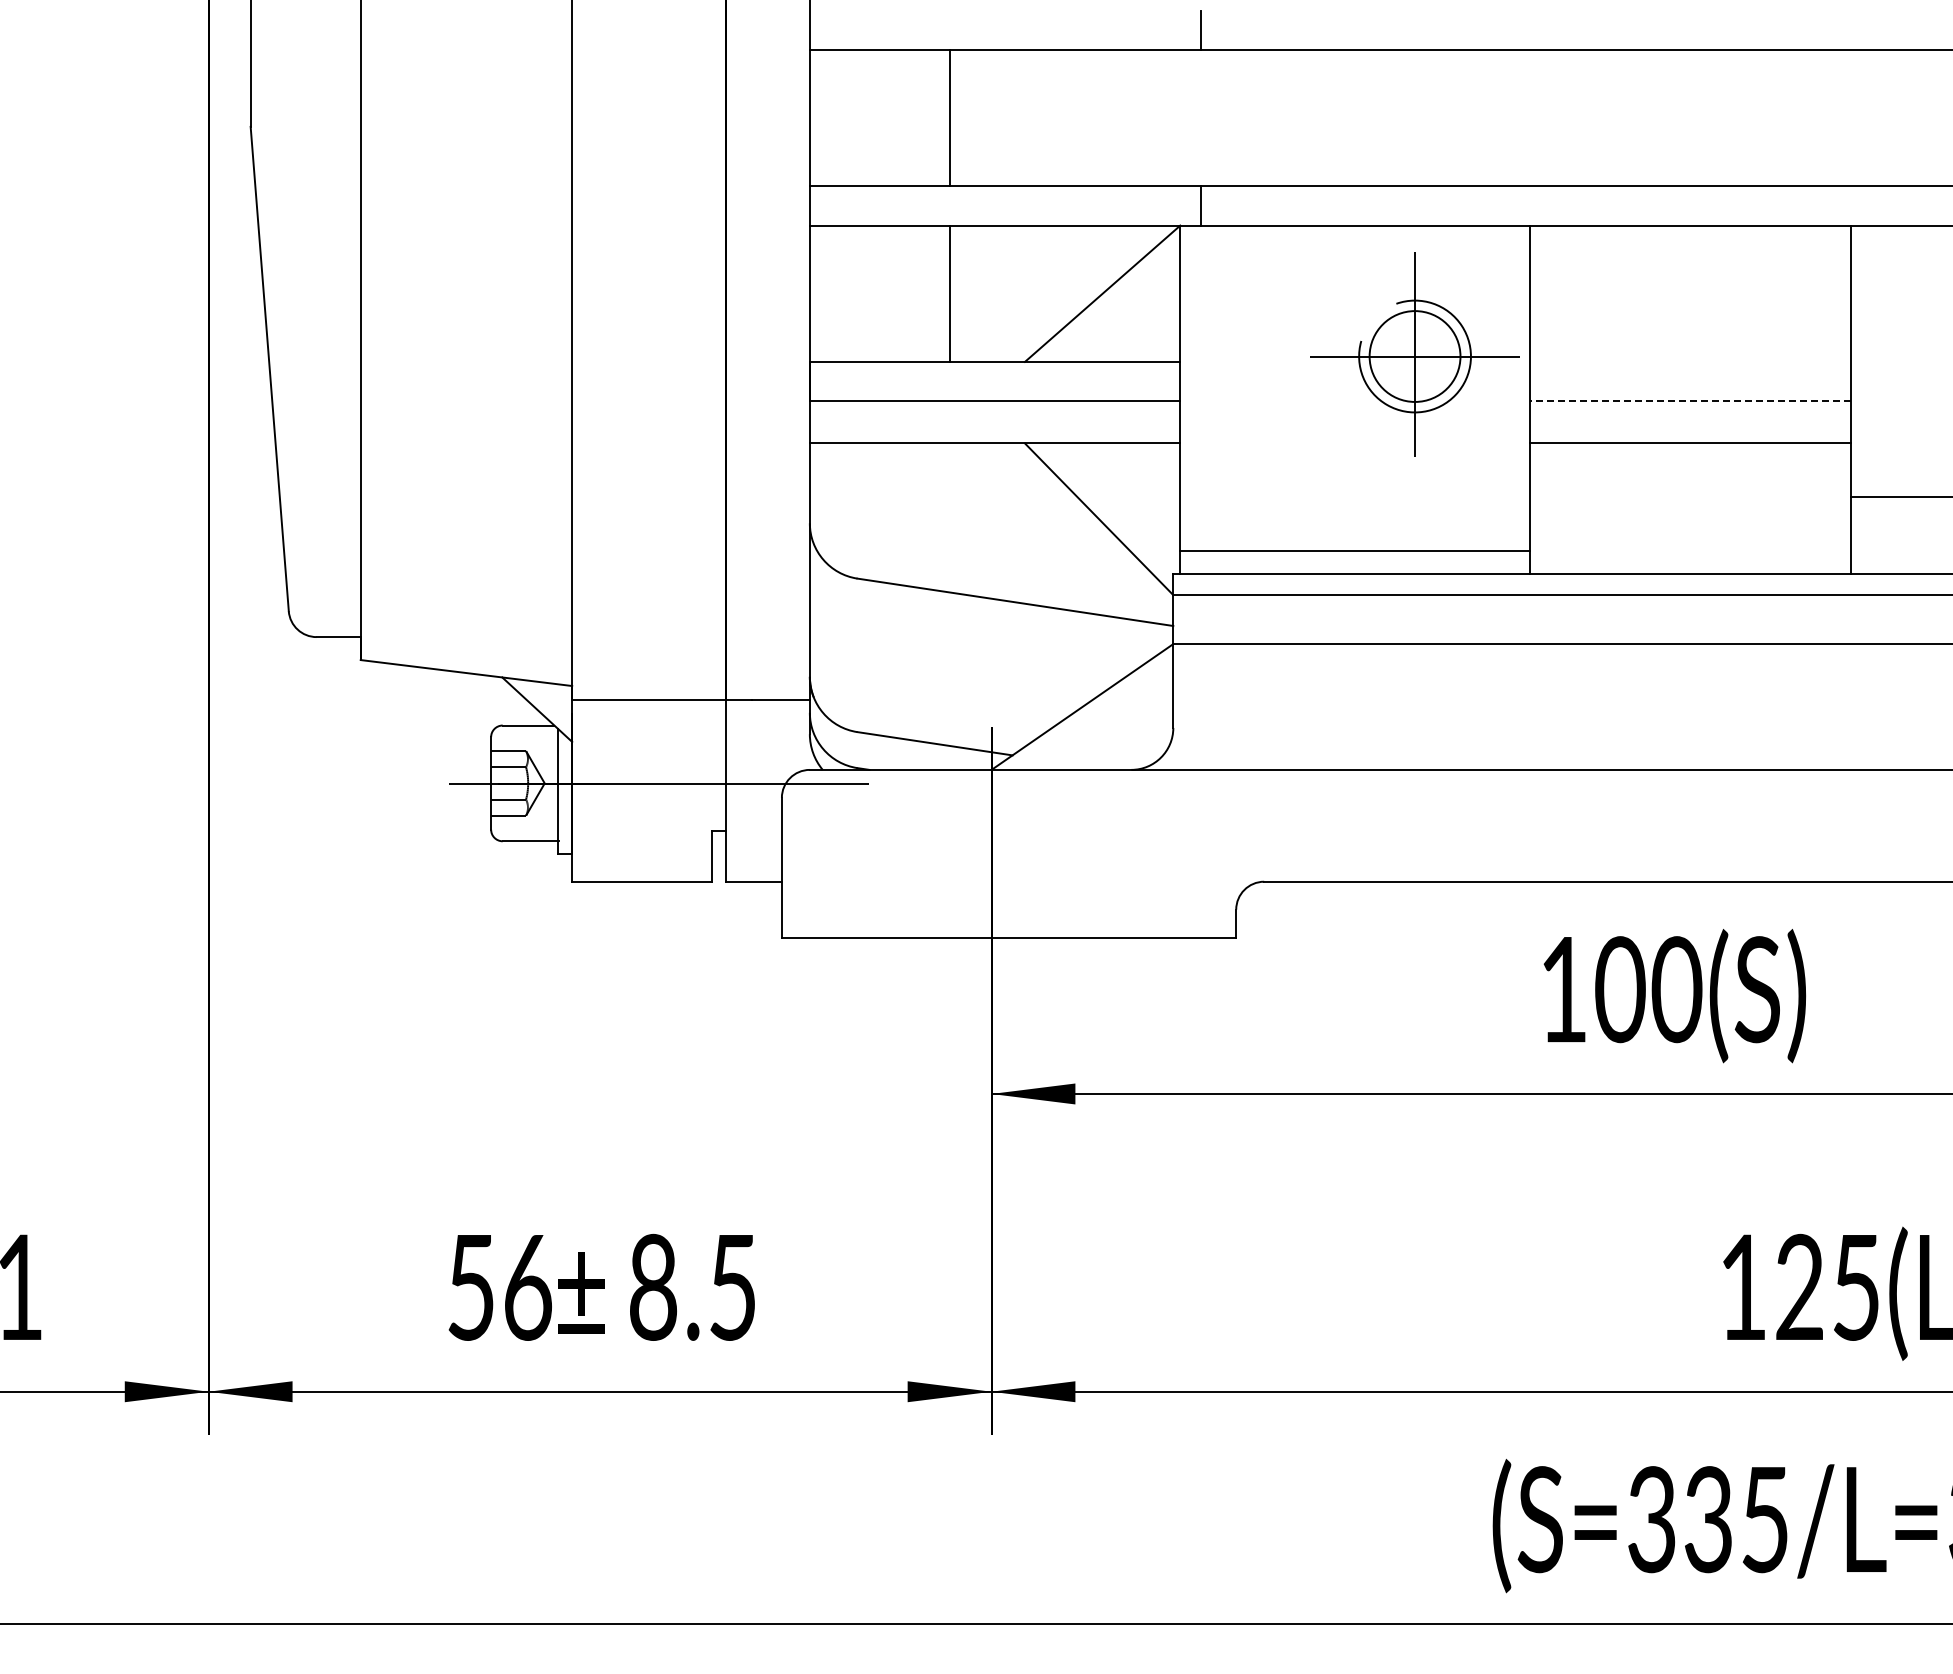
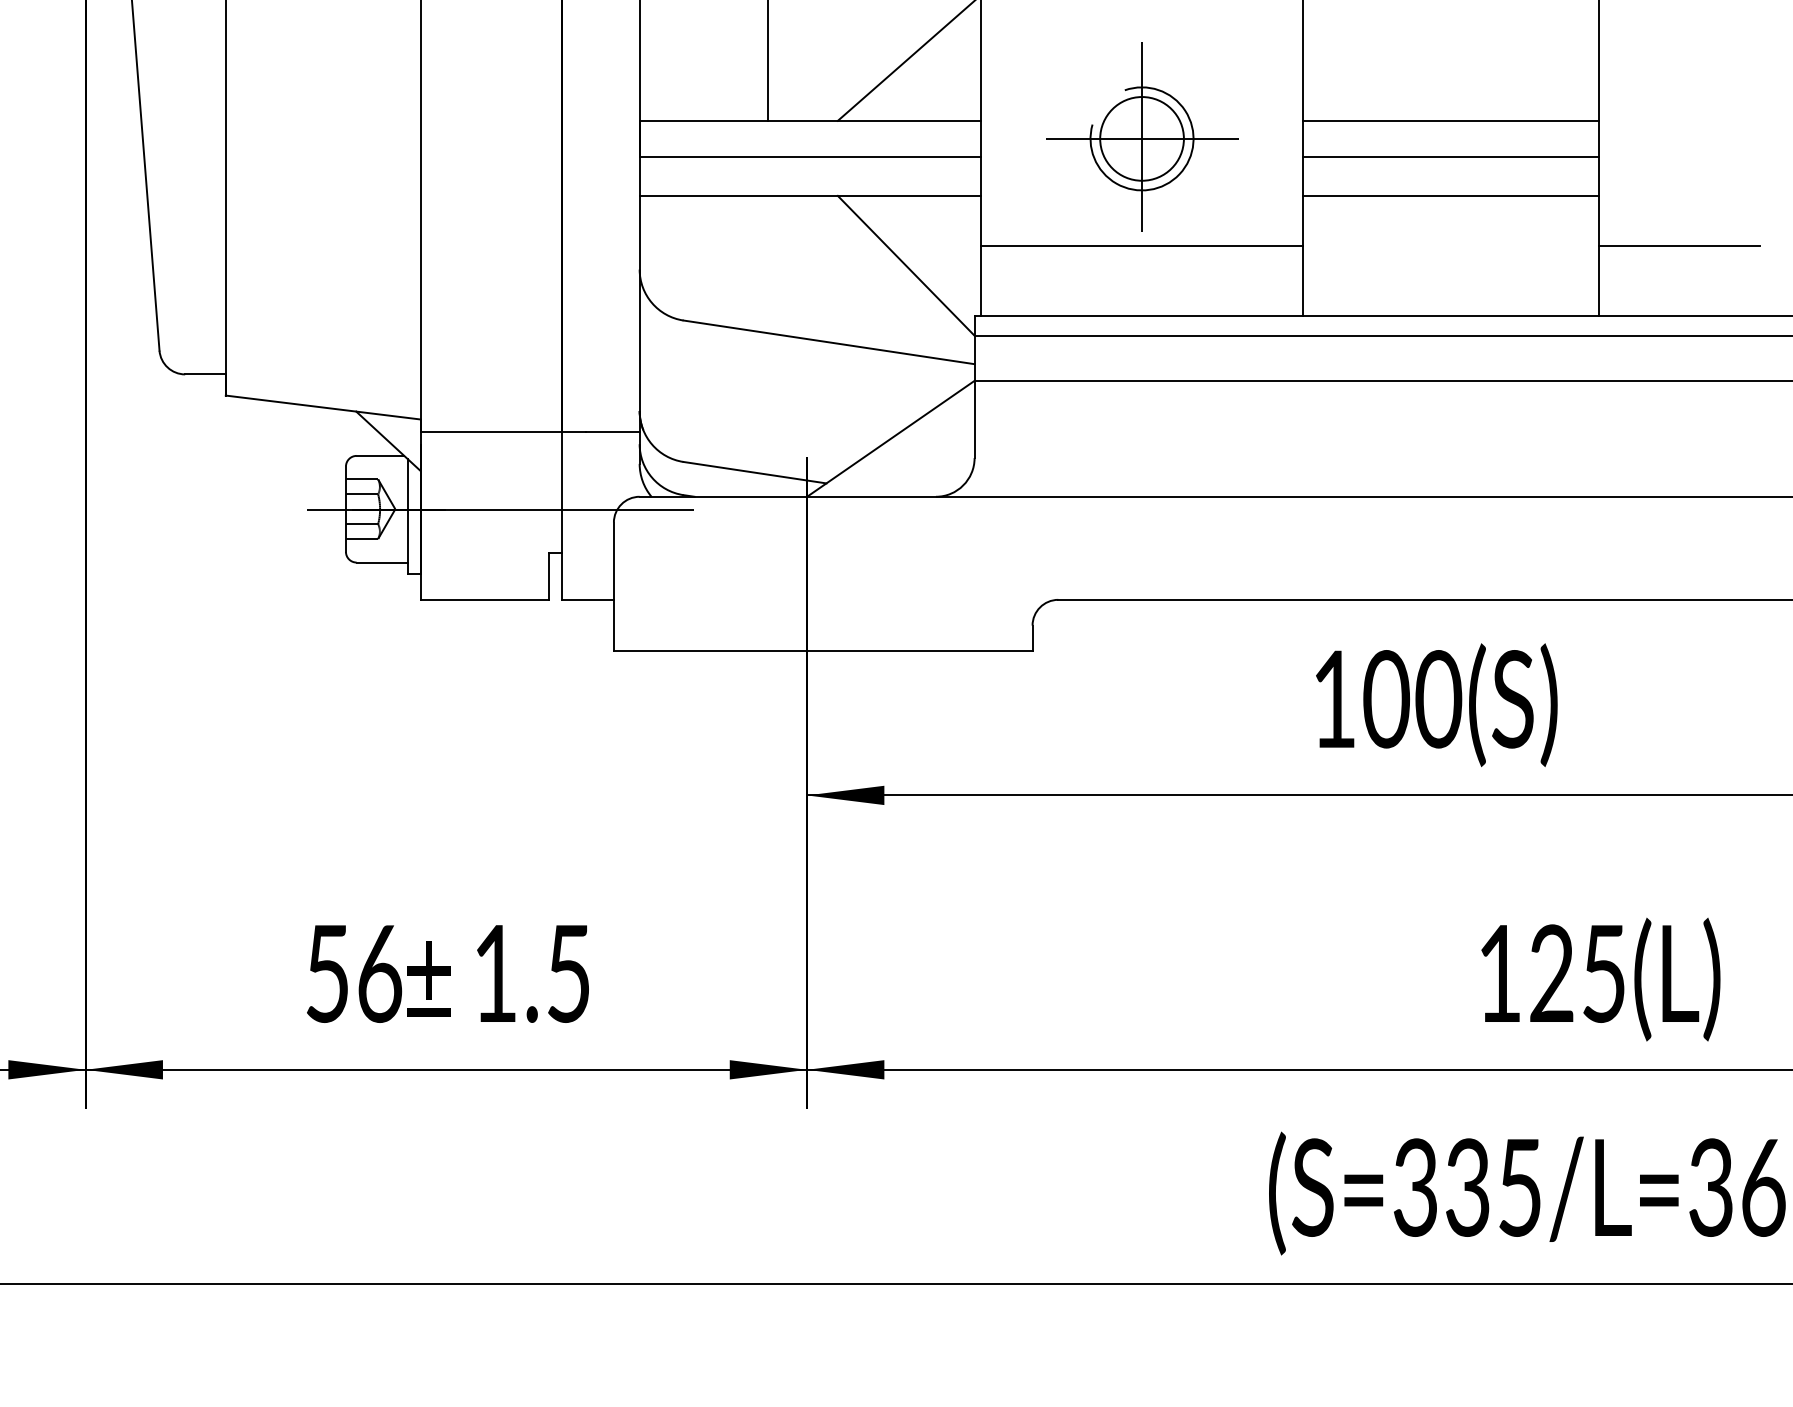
part: (1414, 354) -> (1141, 137), moved
line: (1690, 361) -> (1451, 120), added
line: (1690, 401) -> (1451, 157), dashed -> solid
line: (1354, 551) -> (1141, 245), moved
text: (653, 1286) -> (495, 972), 8.5 -> 1.5

